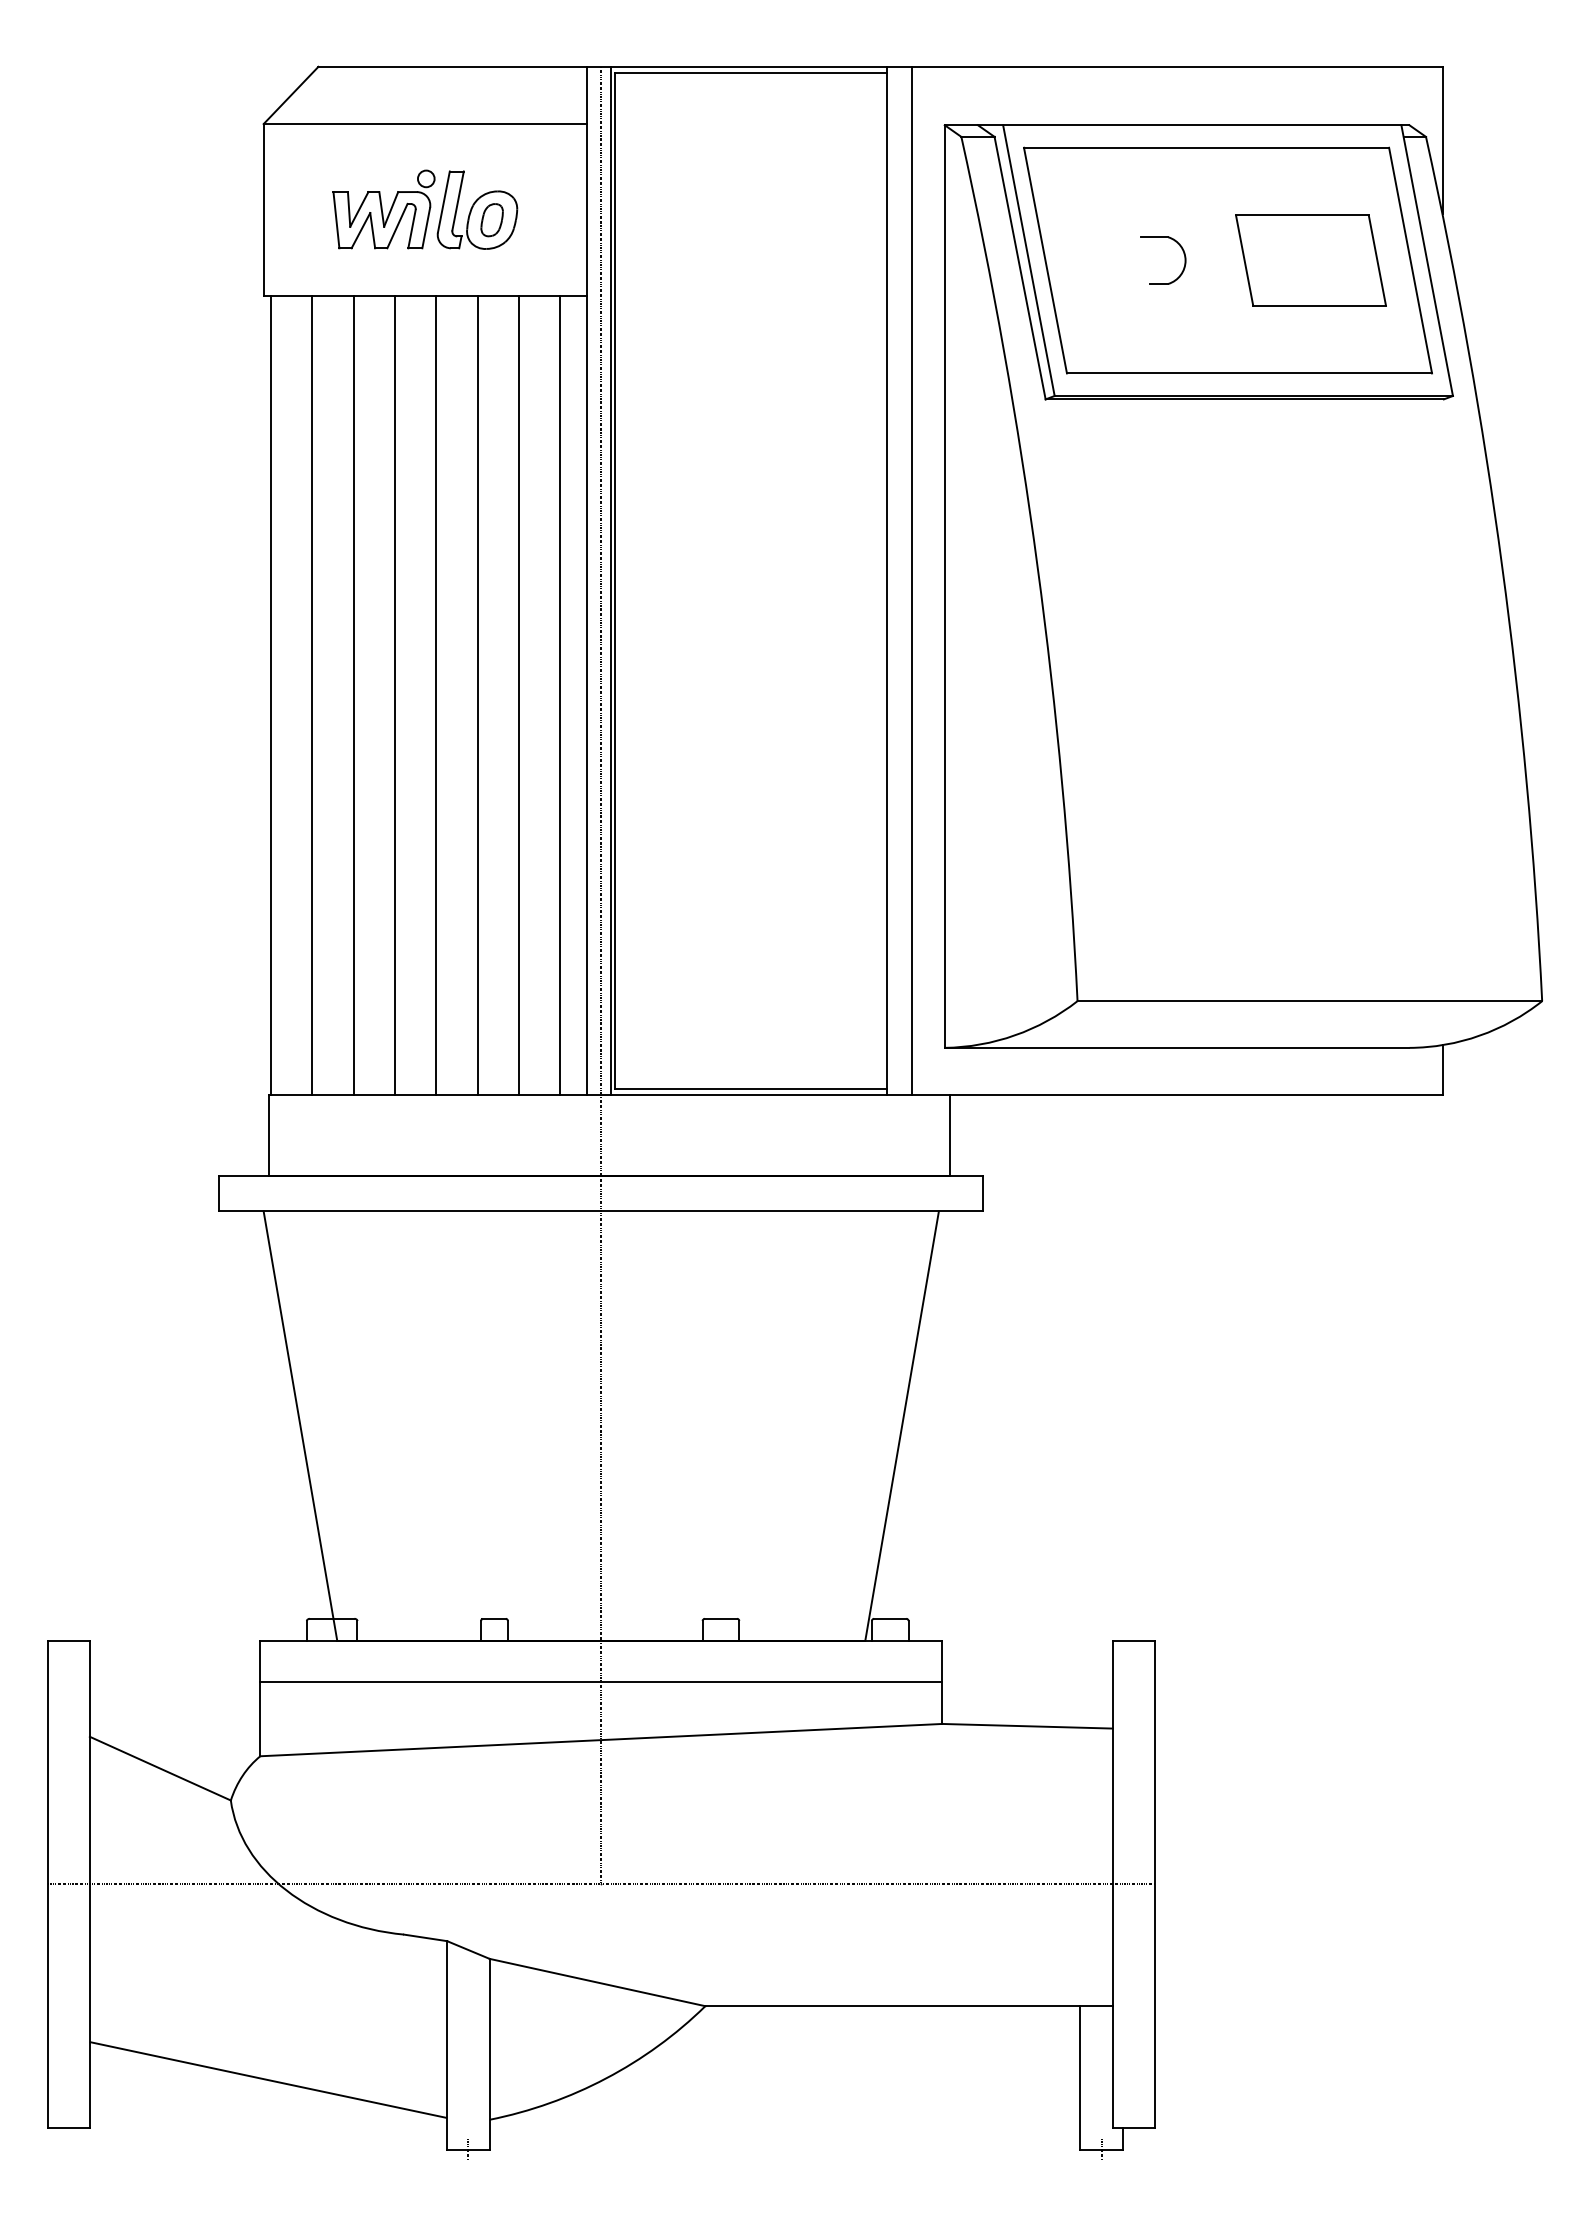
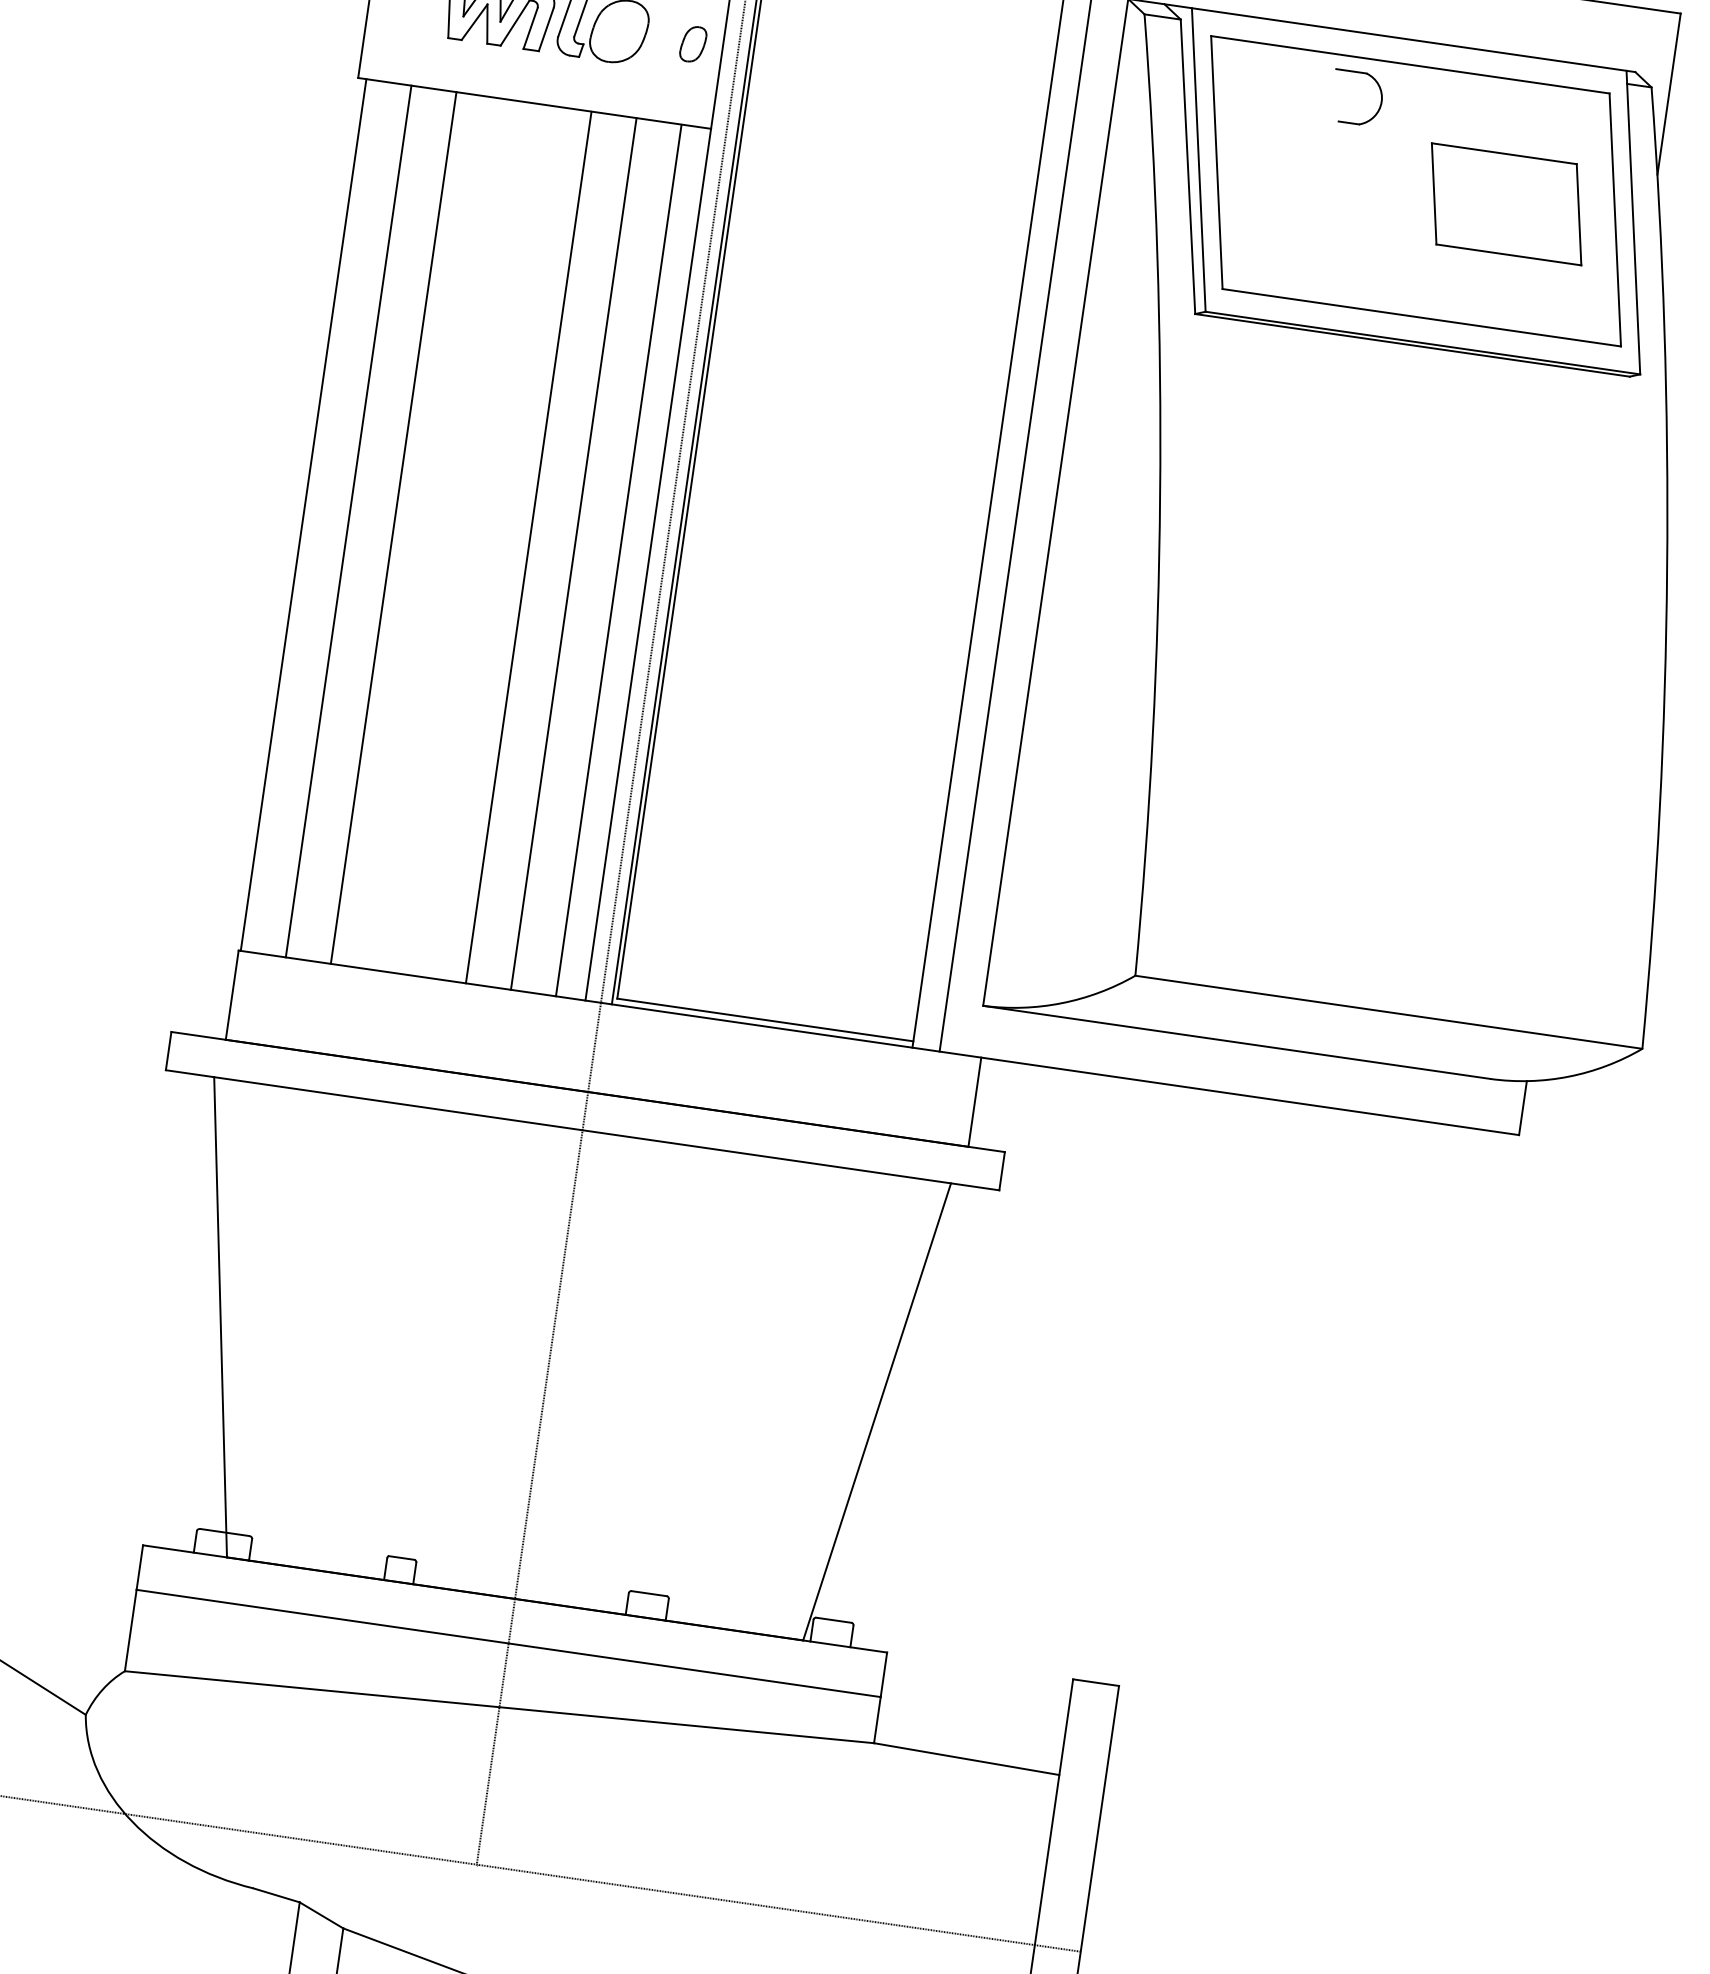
part: (491, 220) -> (692, 44), moved
part: (1183, 254) -> (1380, 94), moved
line: (394, 694) -> (438, 533), removed
line: (436, 694) -> (484, 540), removed

